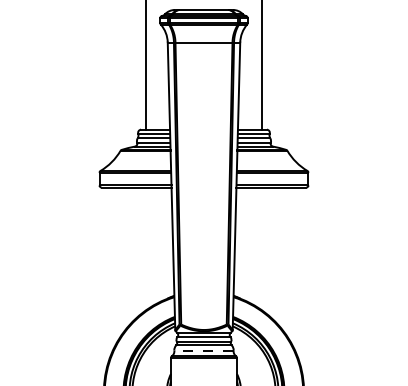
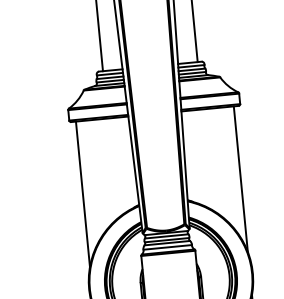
line: (107, 276) -> (82, 194), added
line: (300, 276) -> (240, 179), added
line: (204, 350) -> (168, 247), dashed -> solid

